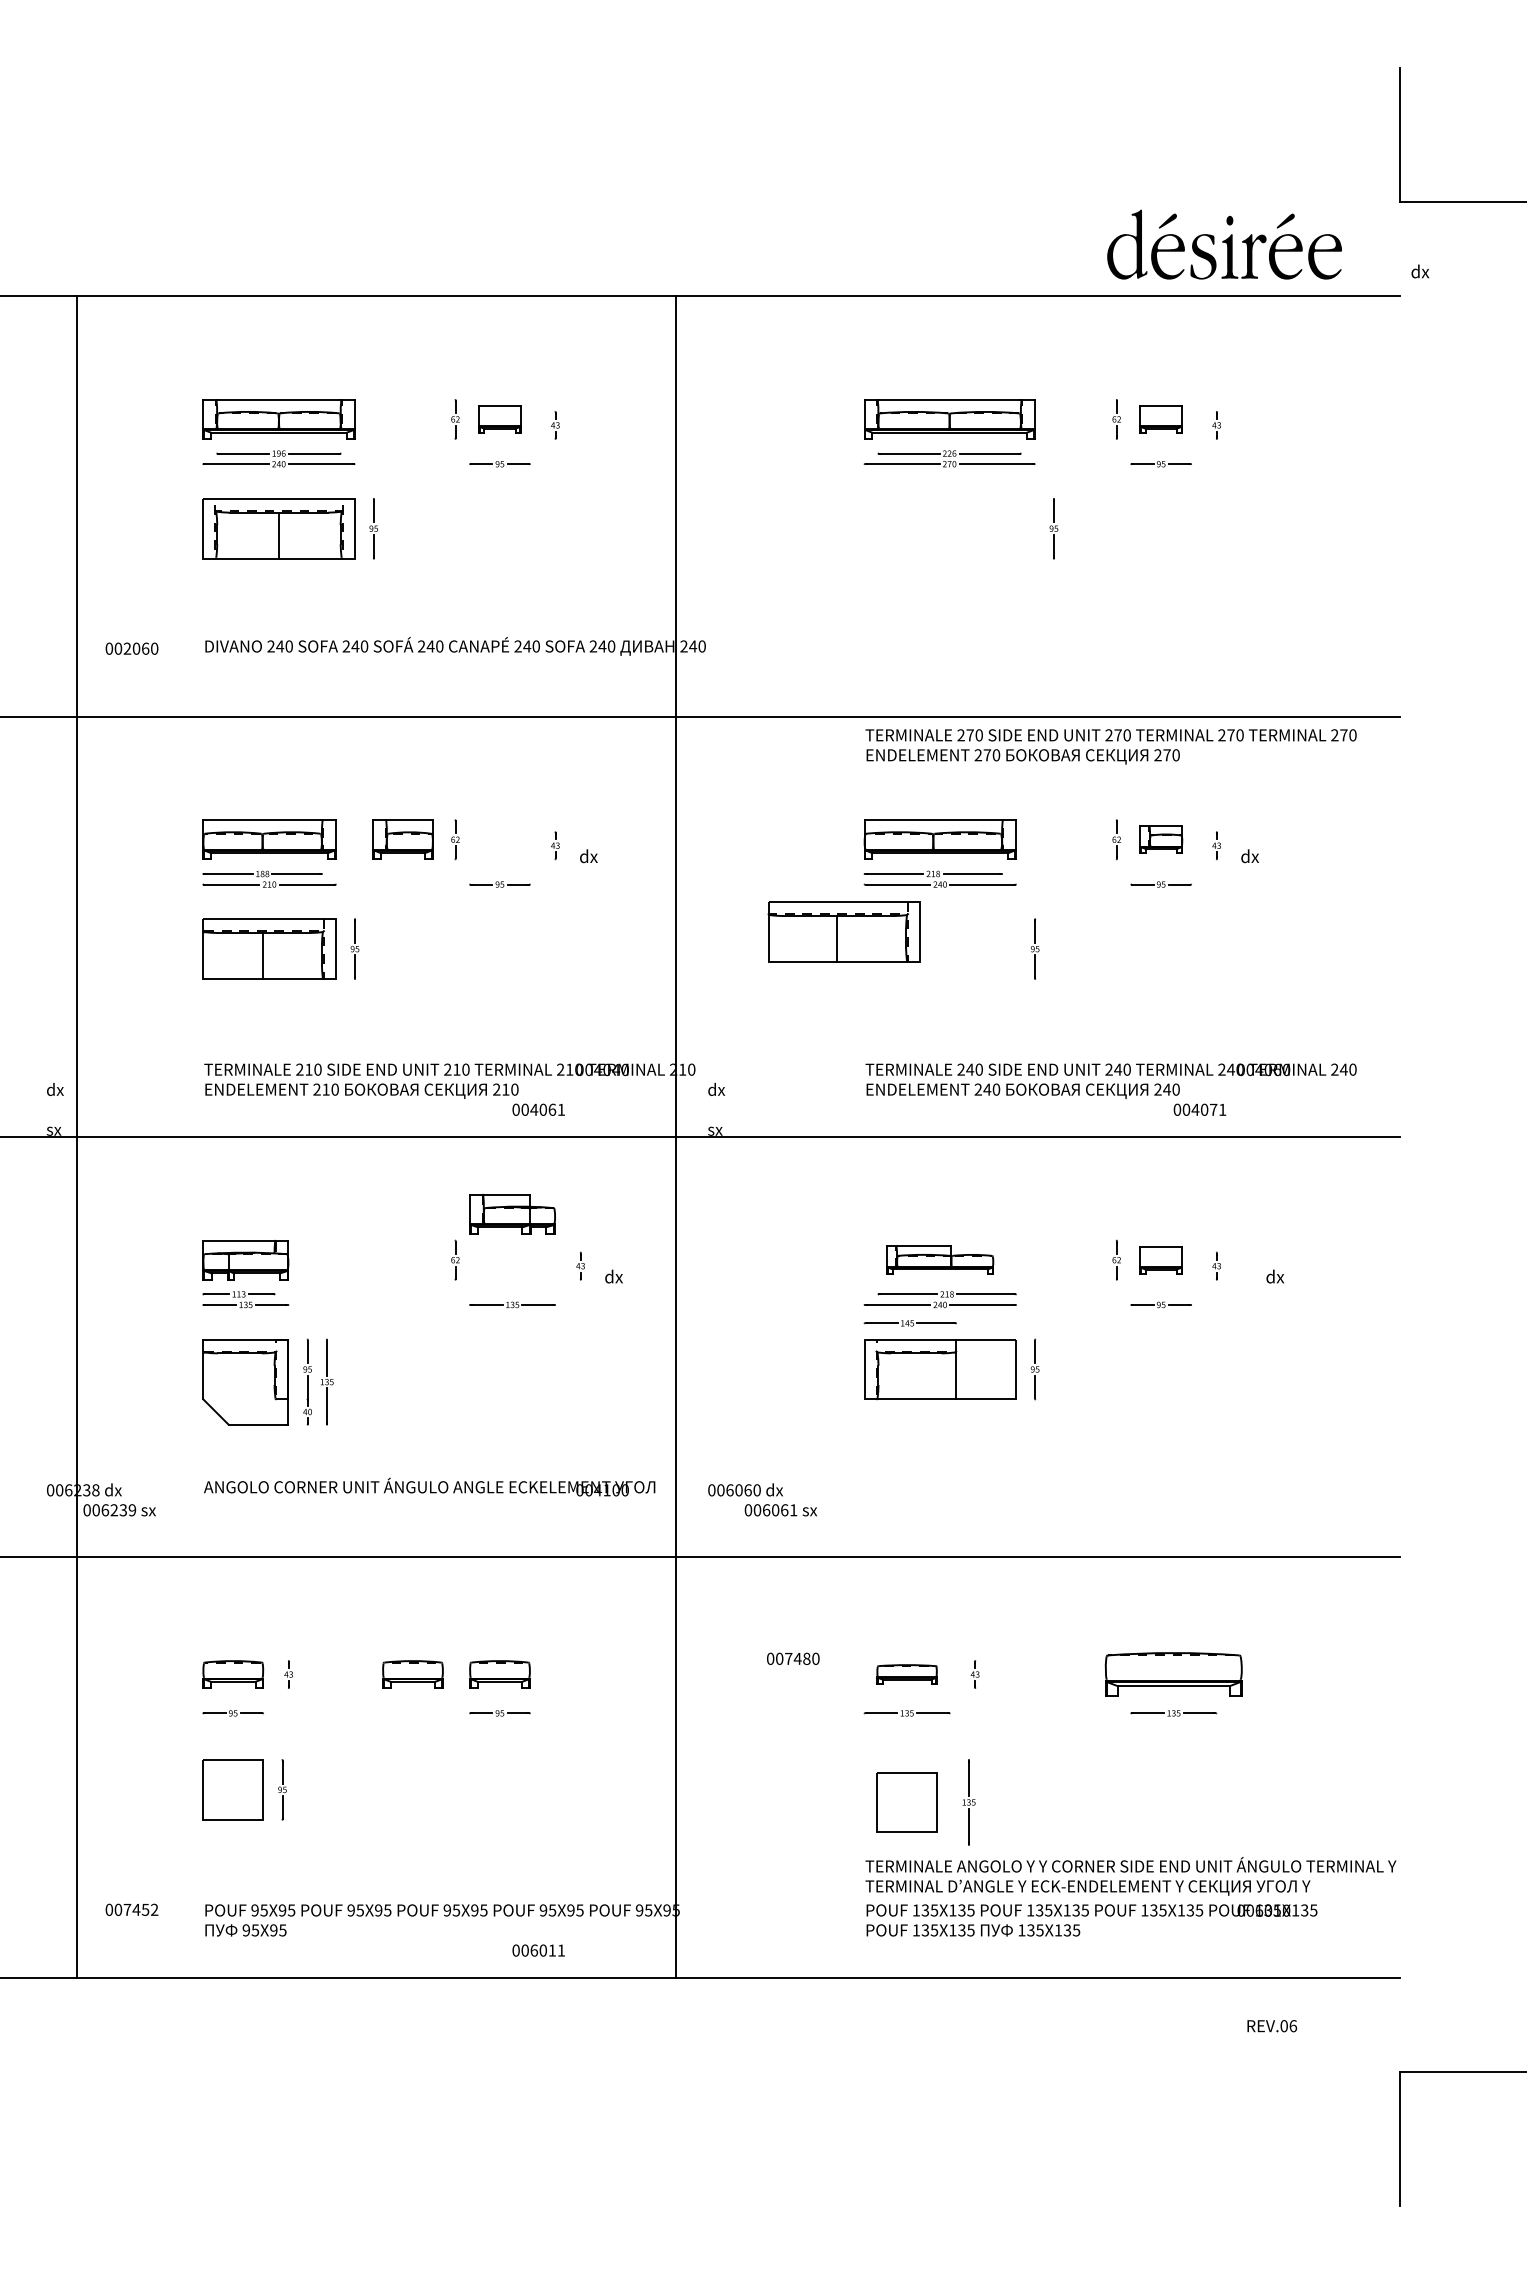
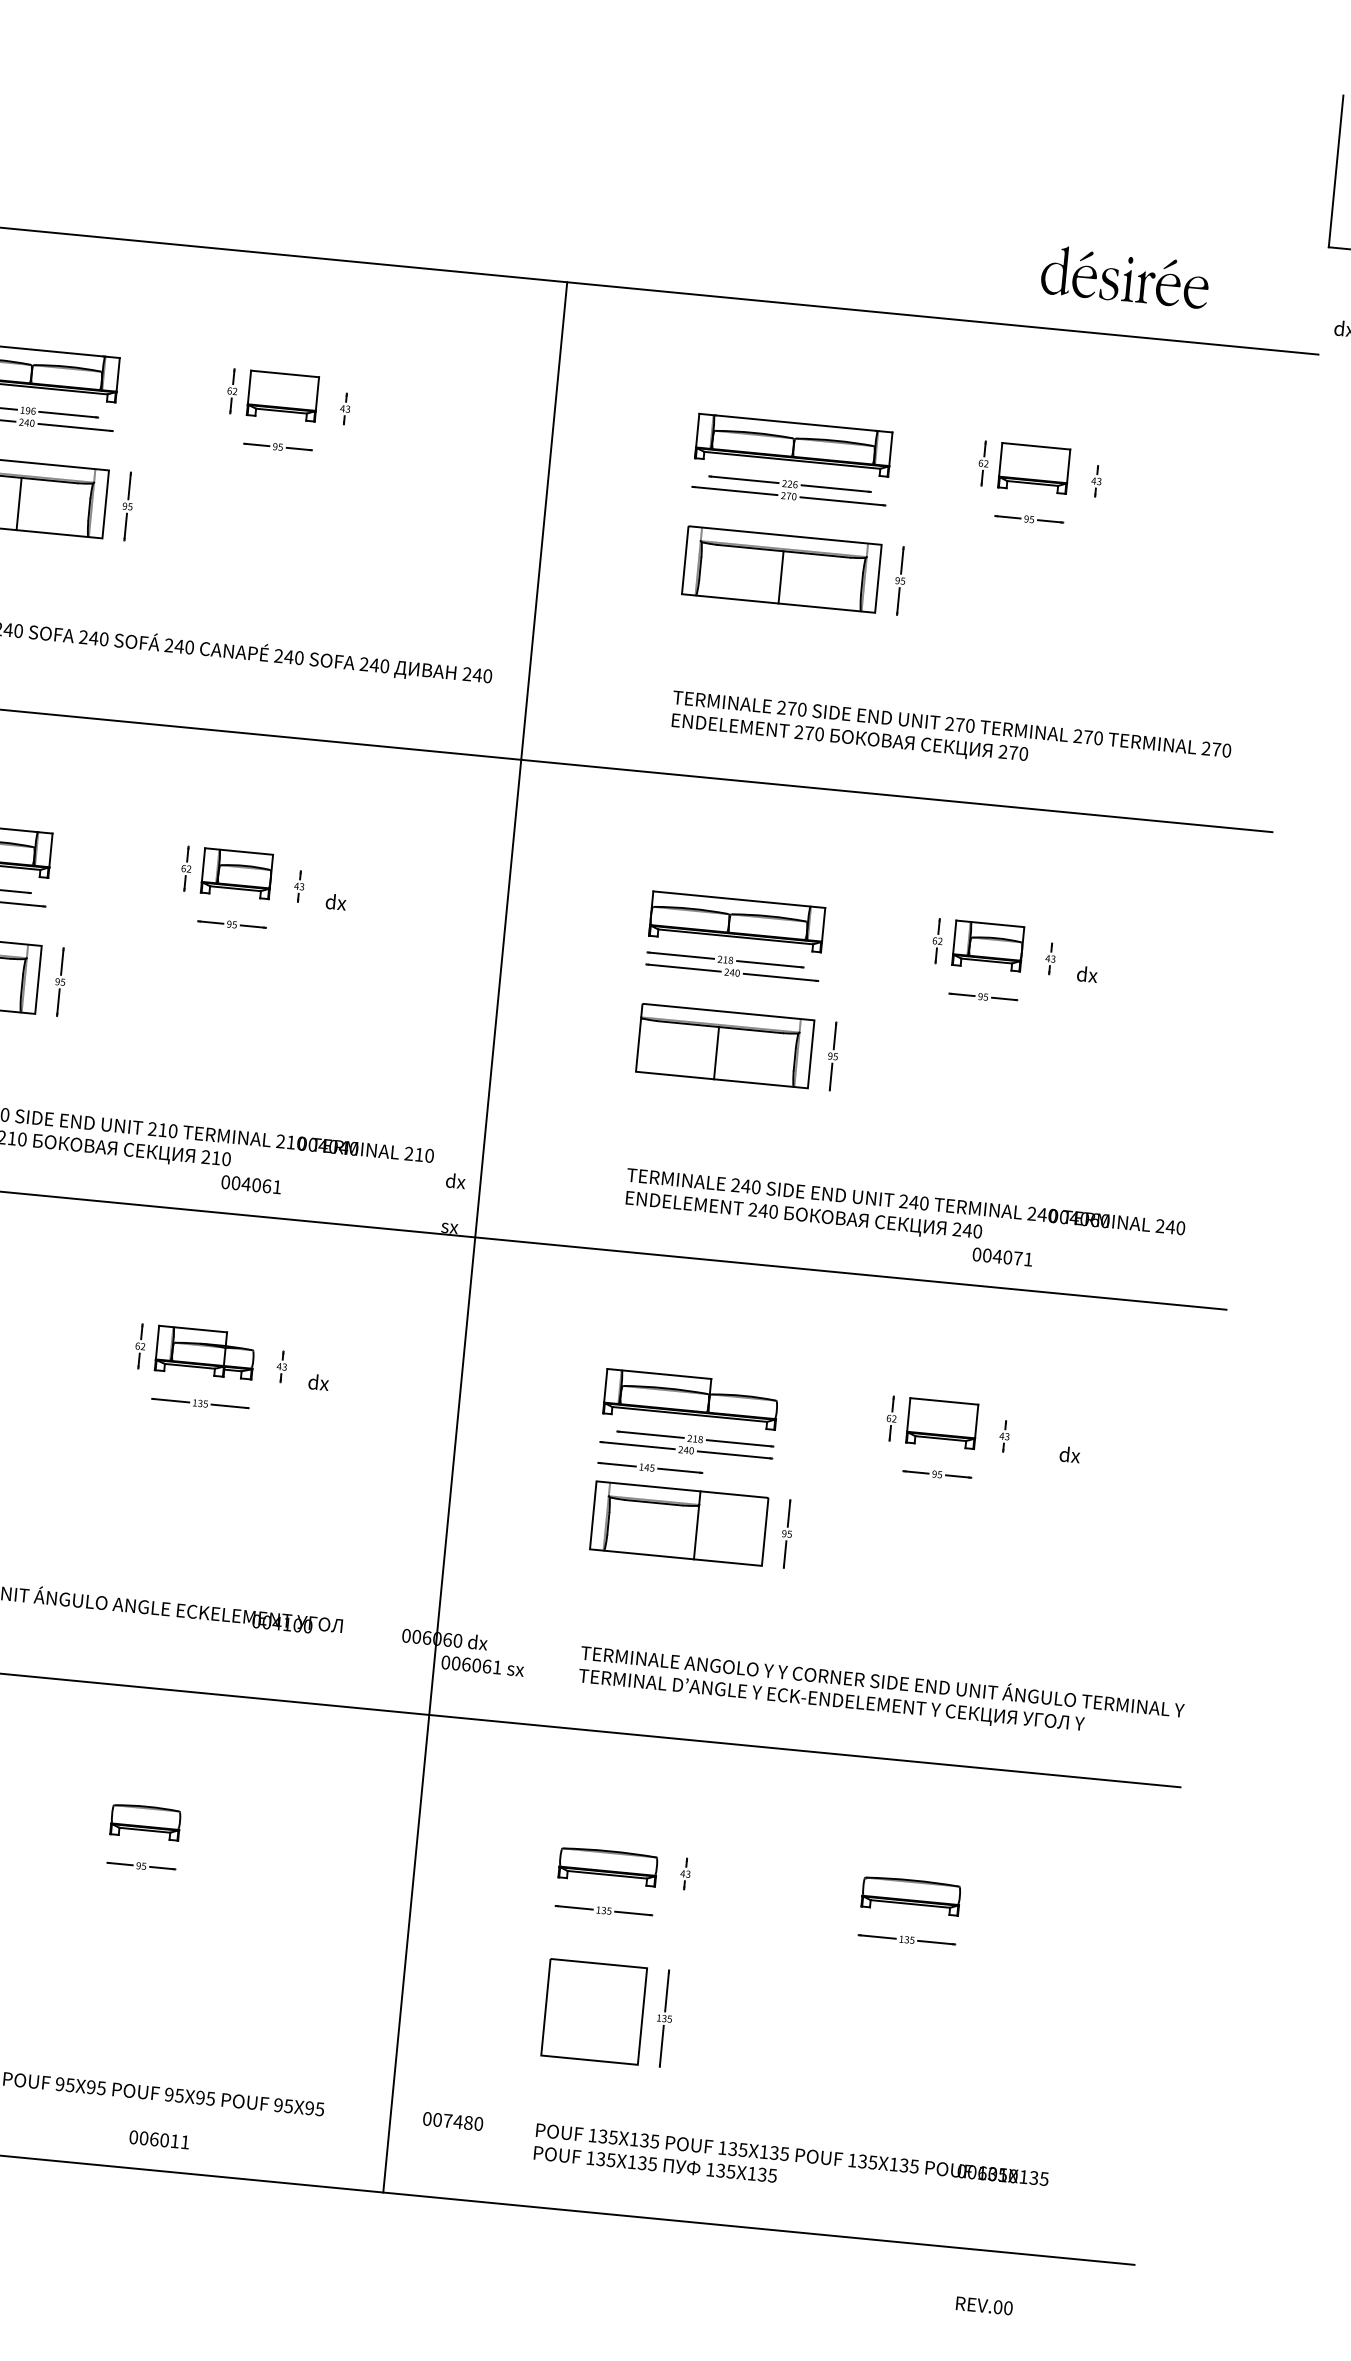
part: (1224, 244) -> (1125, 276), size x0.62
part: (499, 419) -> (282, 396), size x1.43
part: (1160, 419) -> (1033, 468), size x1.43
part: (949, 528) -> (781, 569), added
text: (1110, 746) -> (950, 736), moved
part: (402, 839) -> (236, 873), moved
part: (1161, 839) -> (988, 945), size x1.43
part: (843, 931) -> (724, 1045), moved
line: (676, 1136) -> (475, 1236), moved
part: (512, 1213) -> (205, 1351), moved
part: (940, 1259) -> (691, 1398), size x1.43
part: (1160, 1260) -> (941, 1423), size x1.43
text: (793, 1658) -> (453, 2121), moved
part: (412, 1674) -> (46, 1812), removed
part: (906, 1674) -> (607, 1866), size x1.43
part: (1173, 1674) -> (910, 1895), size x0.62
part: (907, 1802) -> (594, 2011), size x1.43
text: (1130, 1876) -> (880, 1693), moved
text: (1293, 2026) -> (1008, 2308), REV.06 -> REV.00

